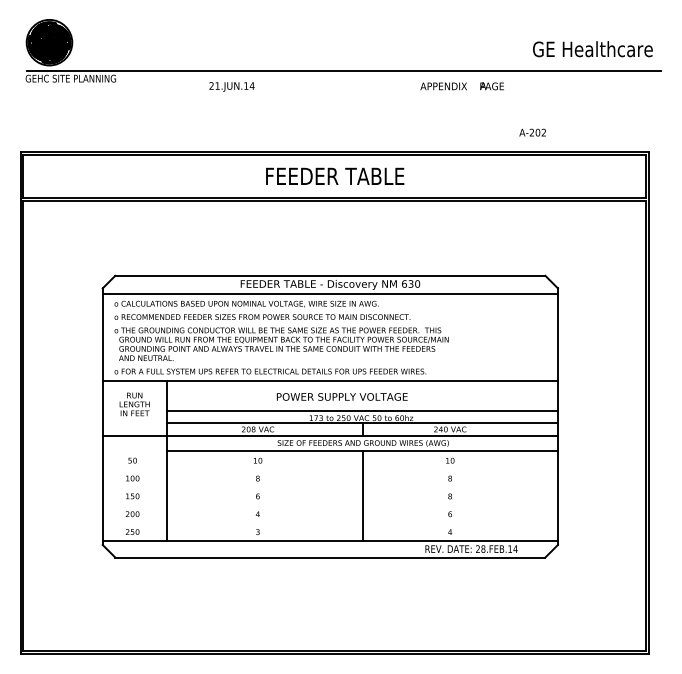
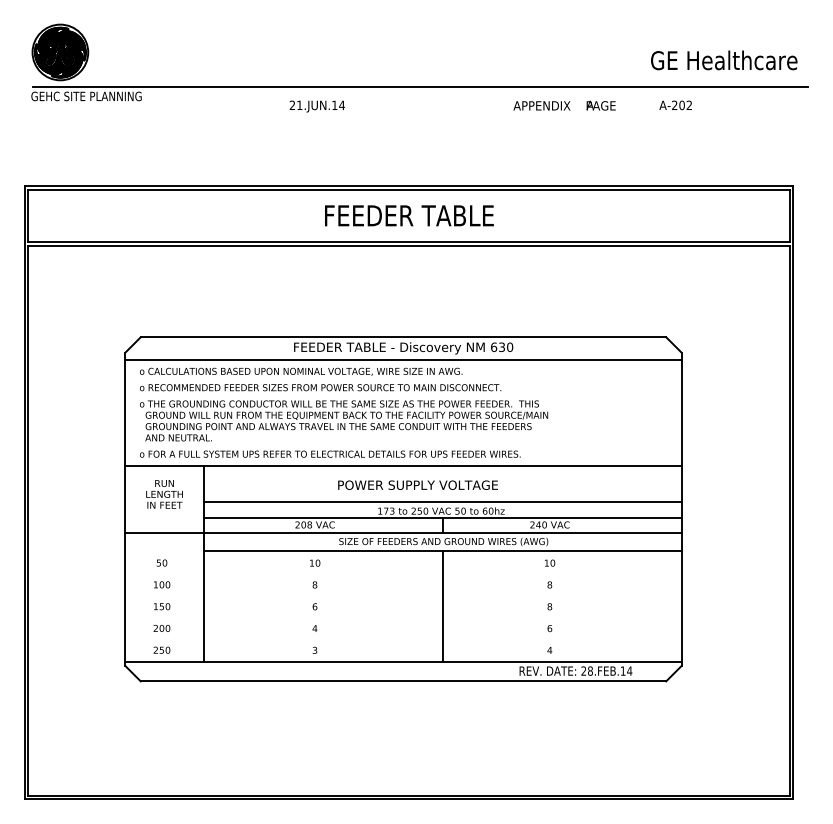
text: (232, 86) -> (317, 106), moved
text: (532, 132) -> (675, 105), moved

